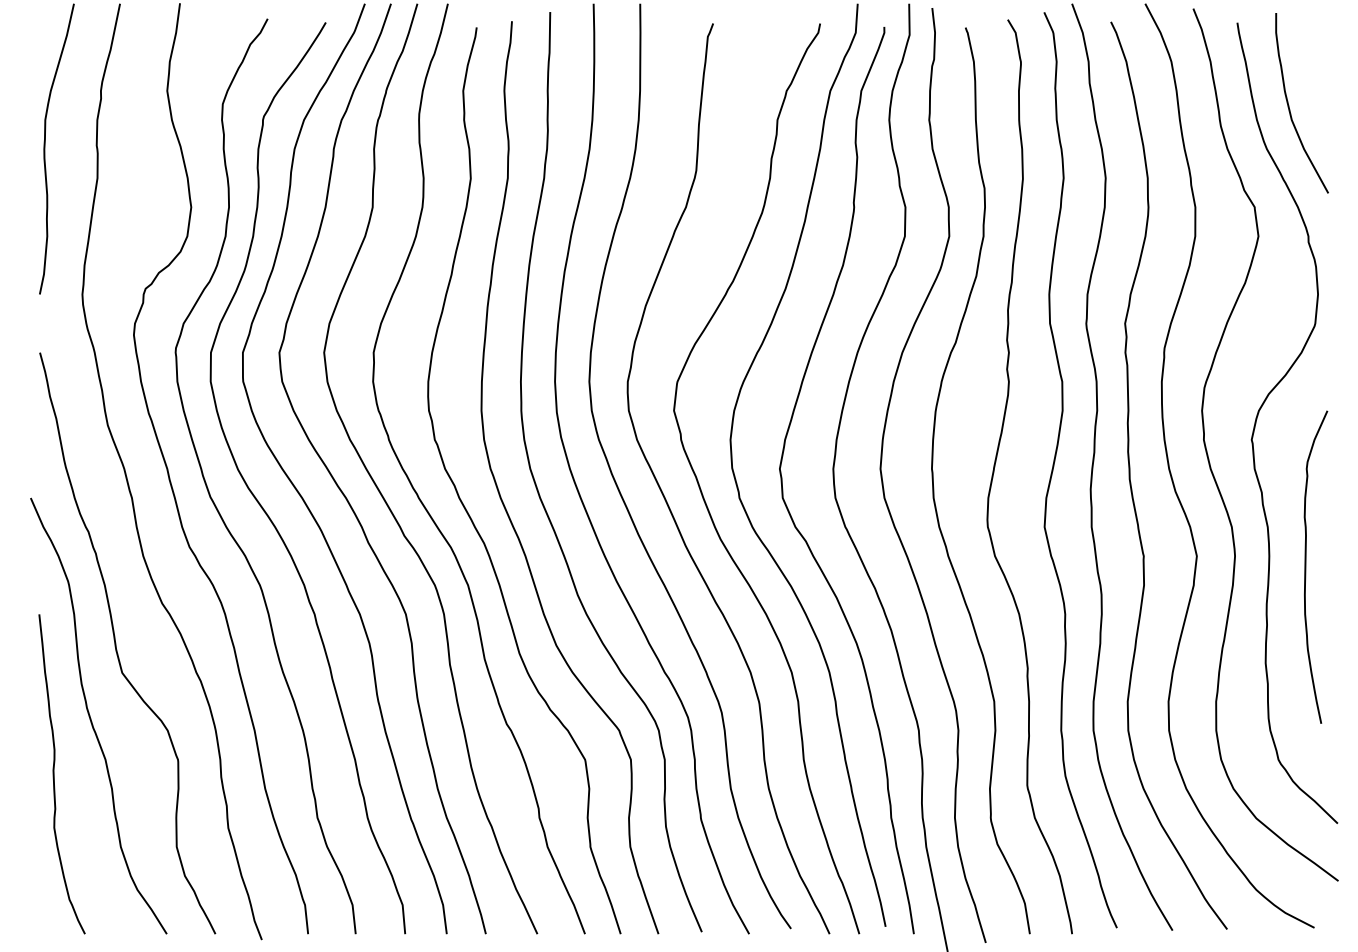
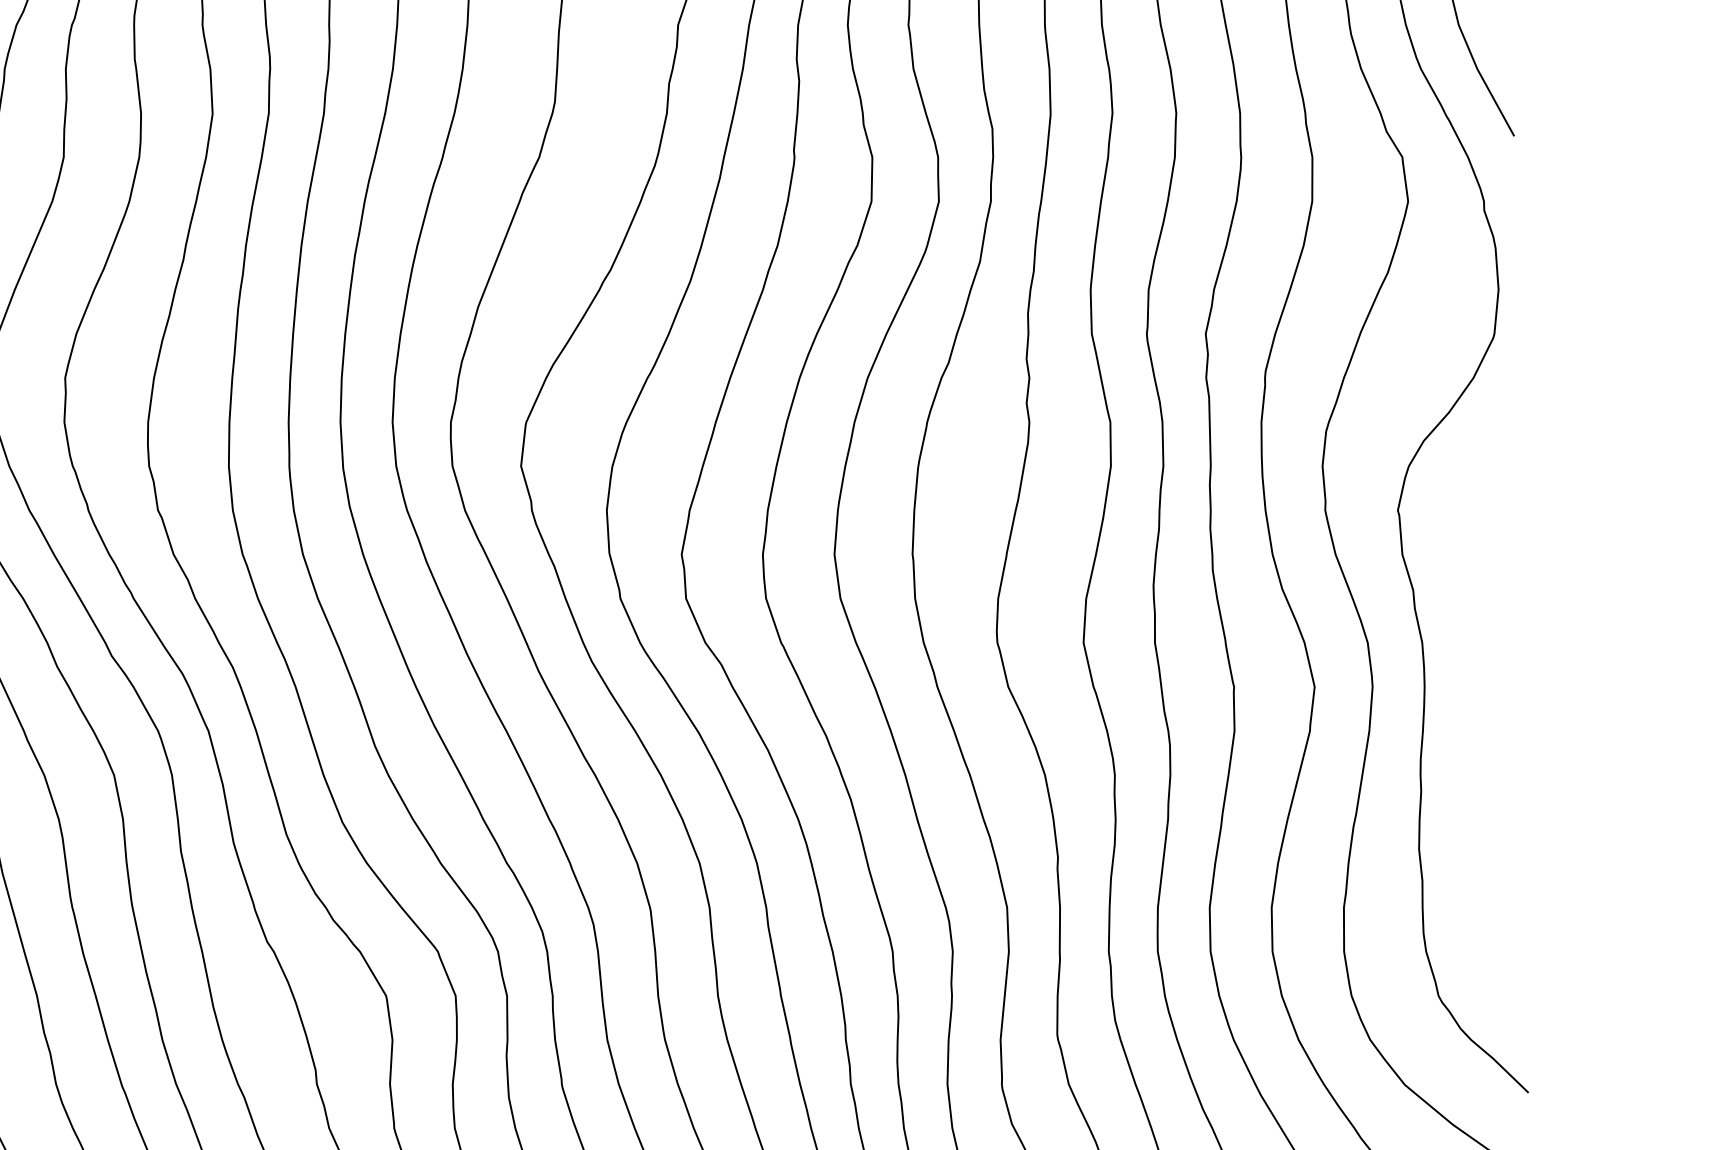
curve: (1306, 566) -> (1481, 702), removed

